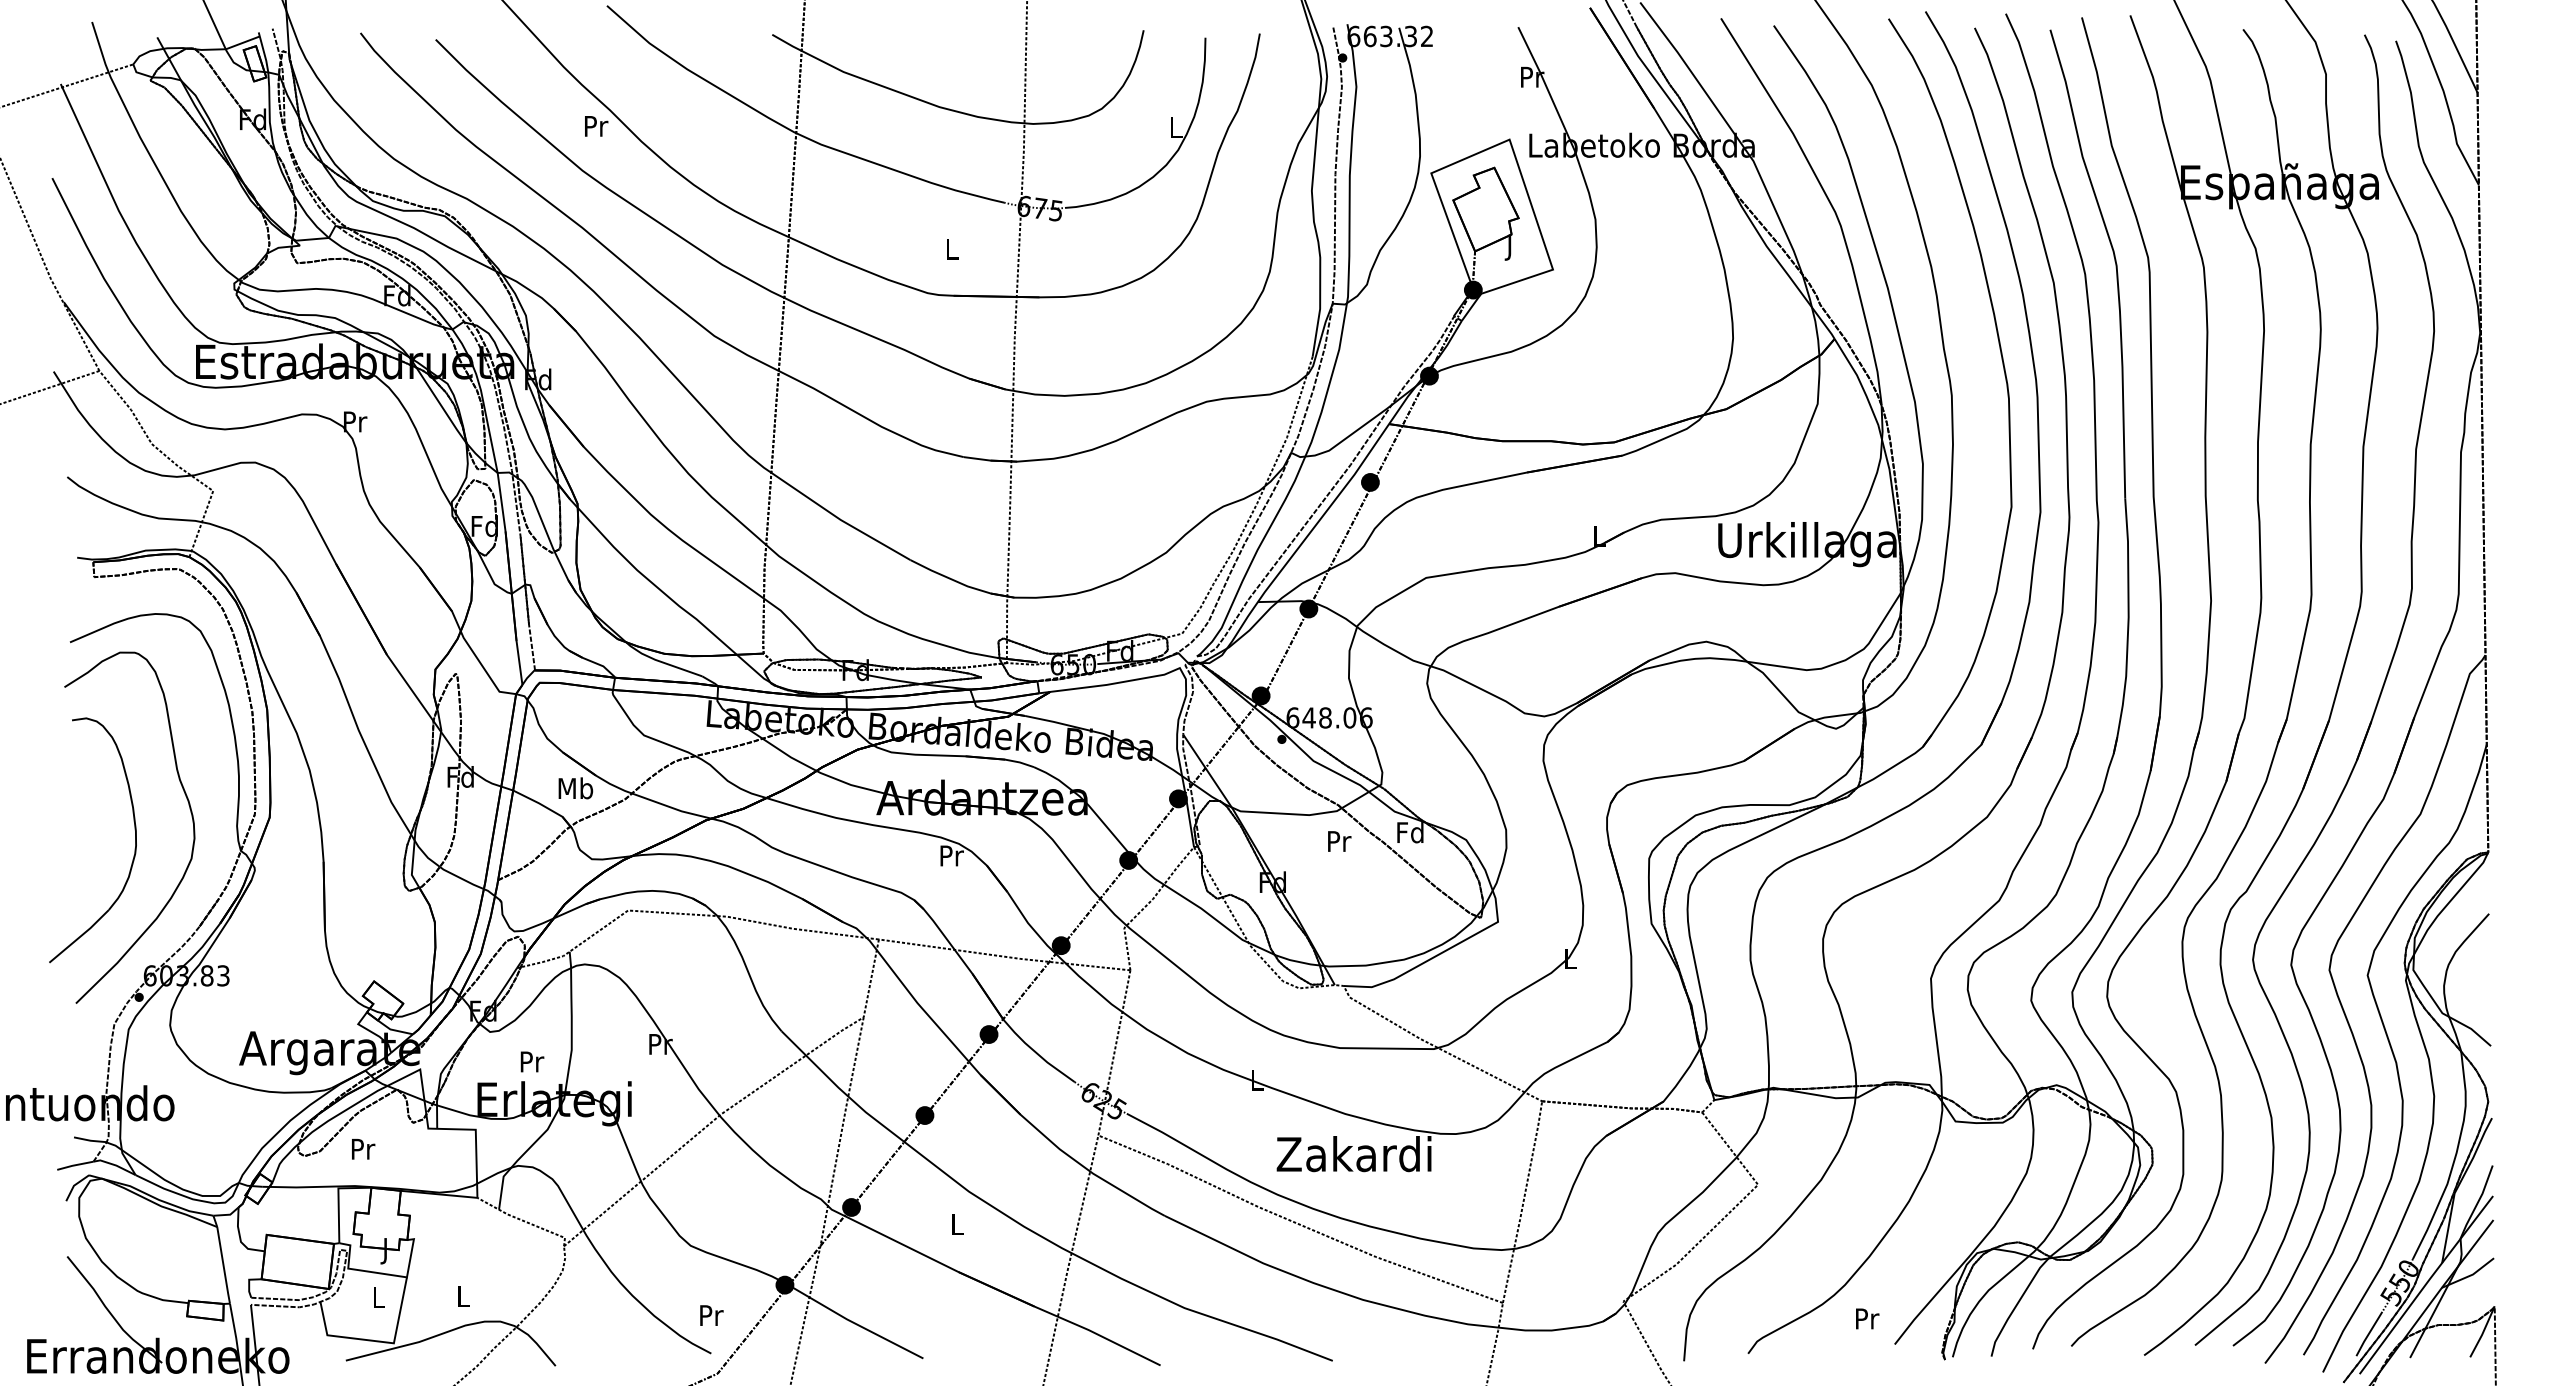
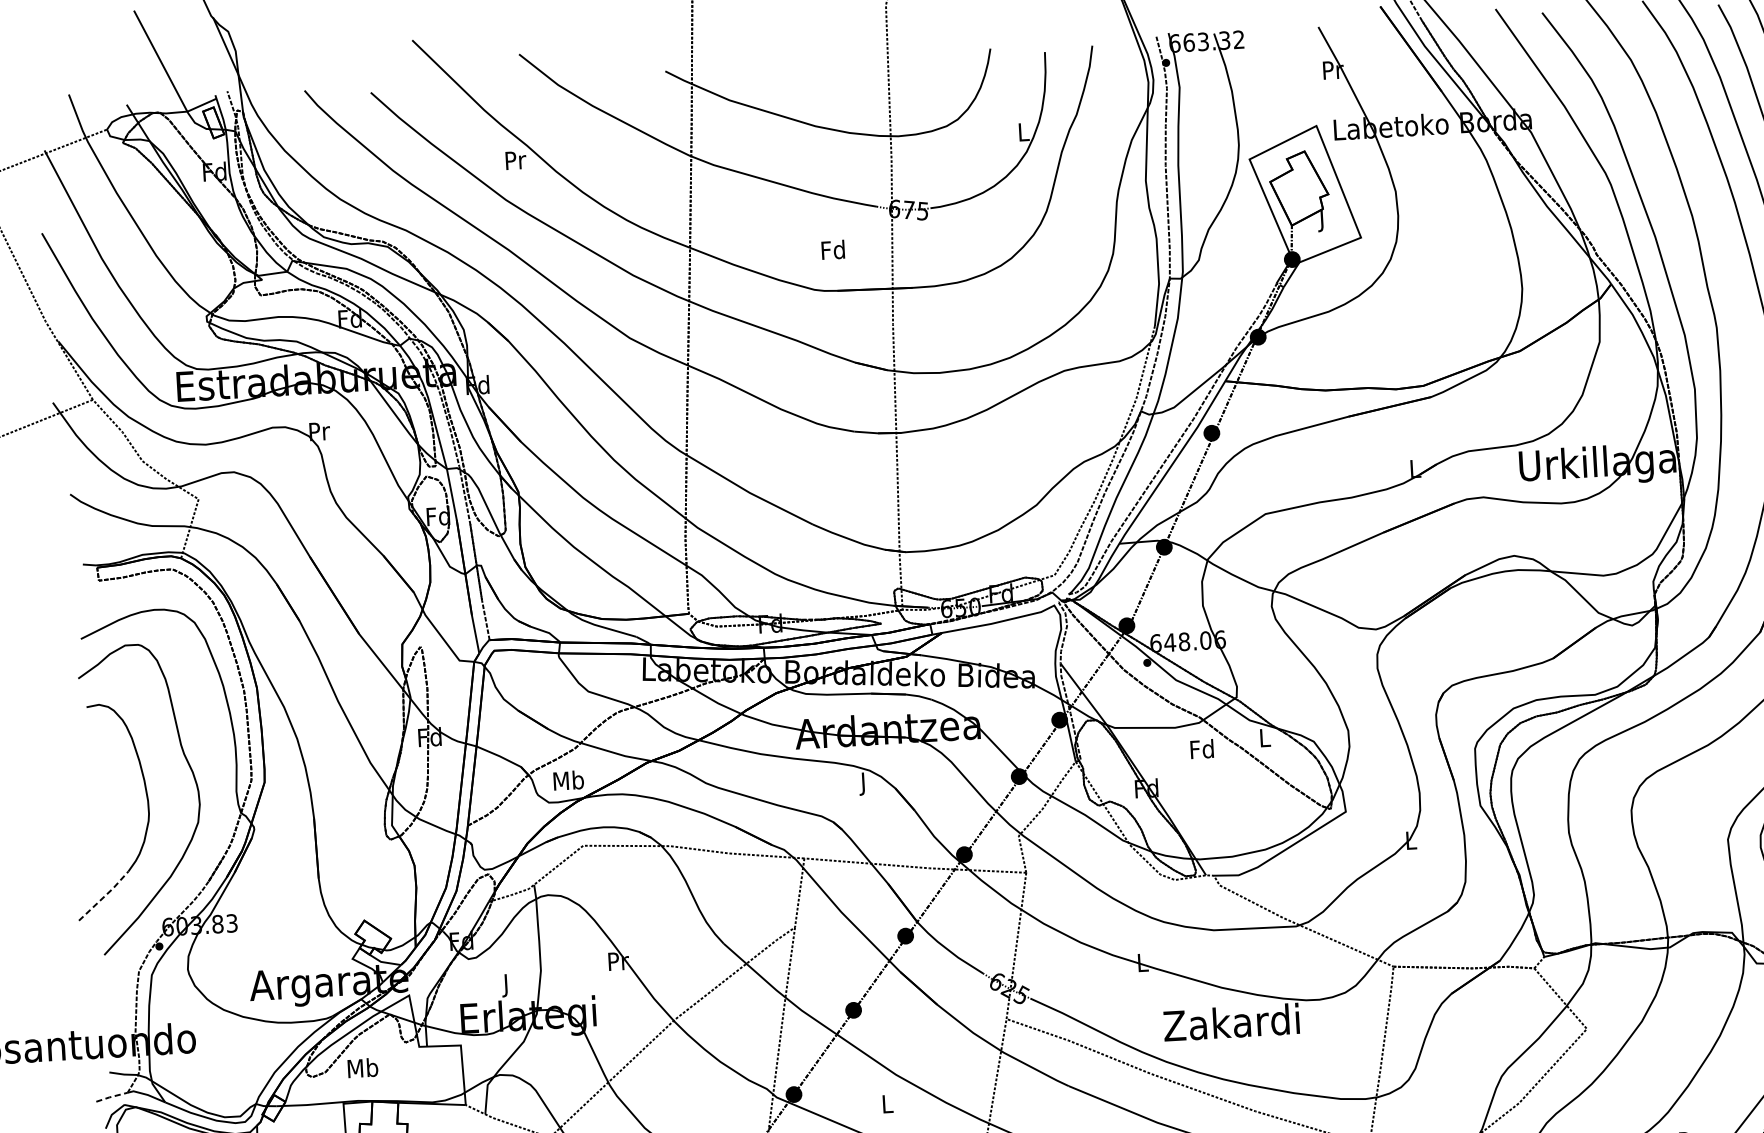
text: (951, 248) -> (833, 249), L -> Fd
text: (575, 788) -> (568, 780), moved
text: (1410, 832) -> (1264, 737), Fd -> L
text: (1338, 841) -> (1202, 749), Pr -> Fd
text: (951, 858) -> (863, 783), Pr -> J
line: (80, 936) -> (104, 896), solid -> dashed
text: (532, 1064) -> (507, 985), Pr -> J
text: (362, 1148) -> (362, 1067), Pr -> Mb
line: (75, 1165) -> (112, 1097), solid -> dashed

